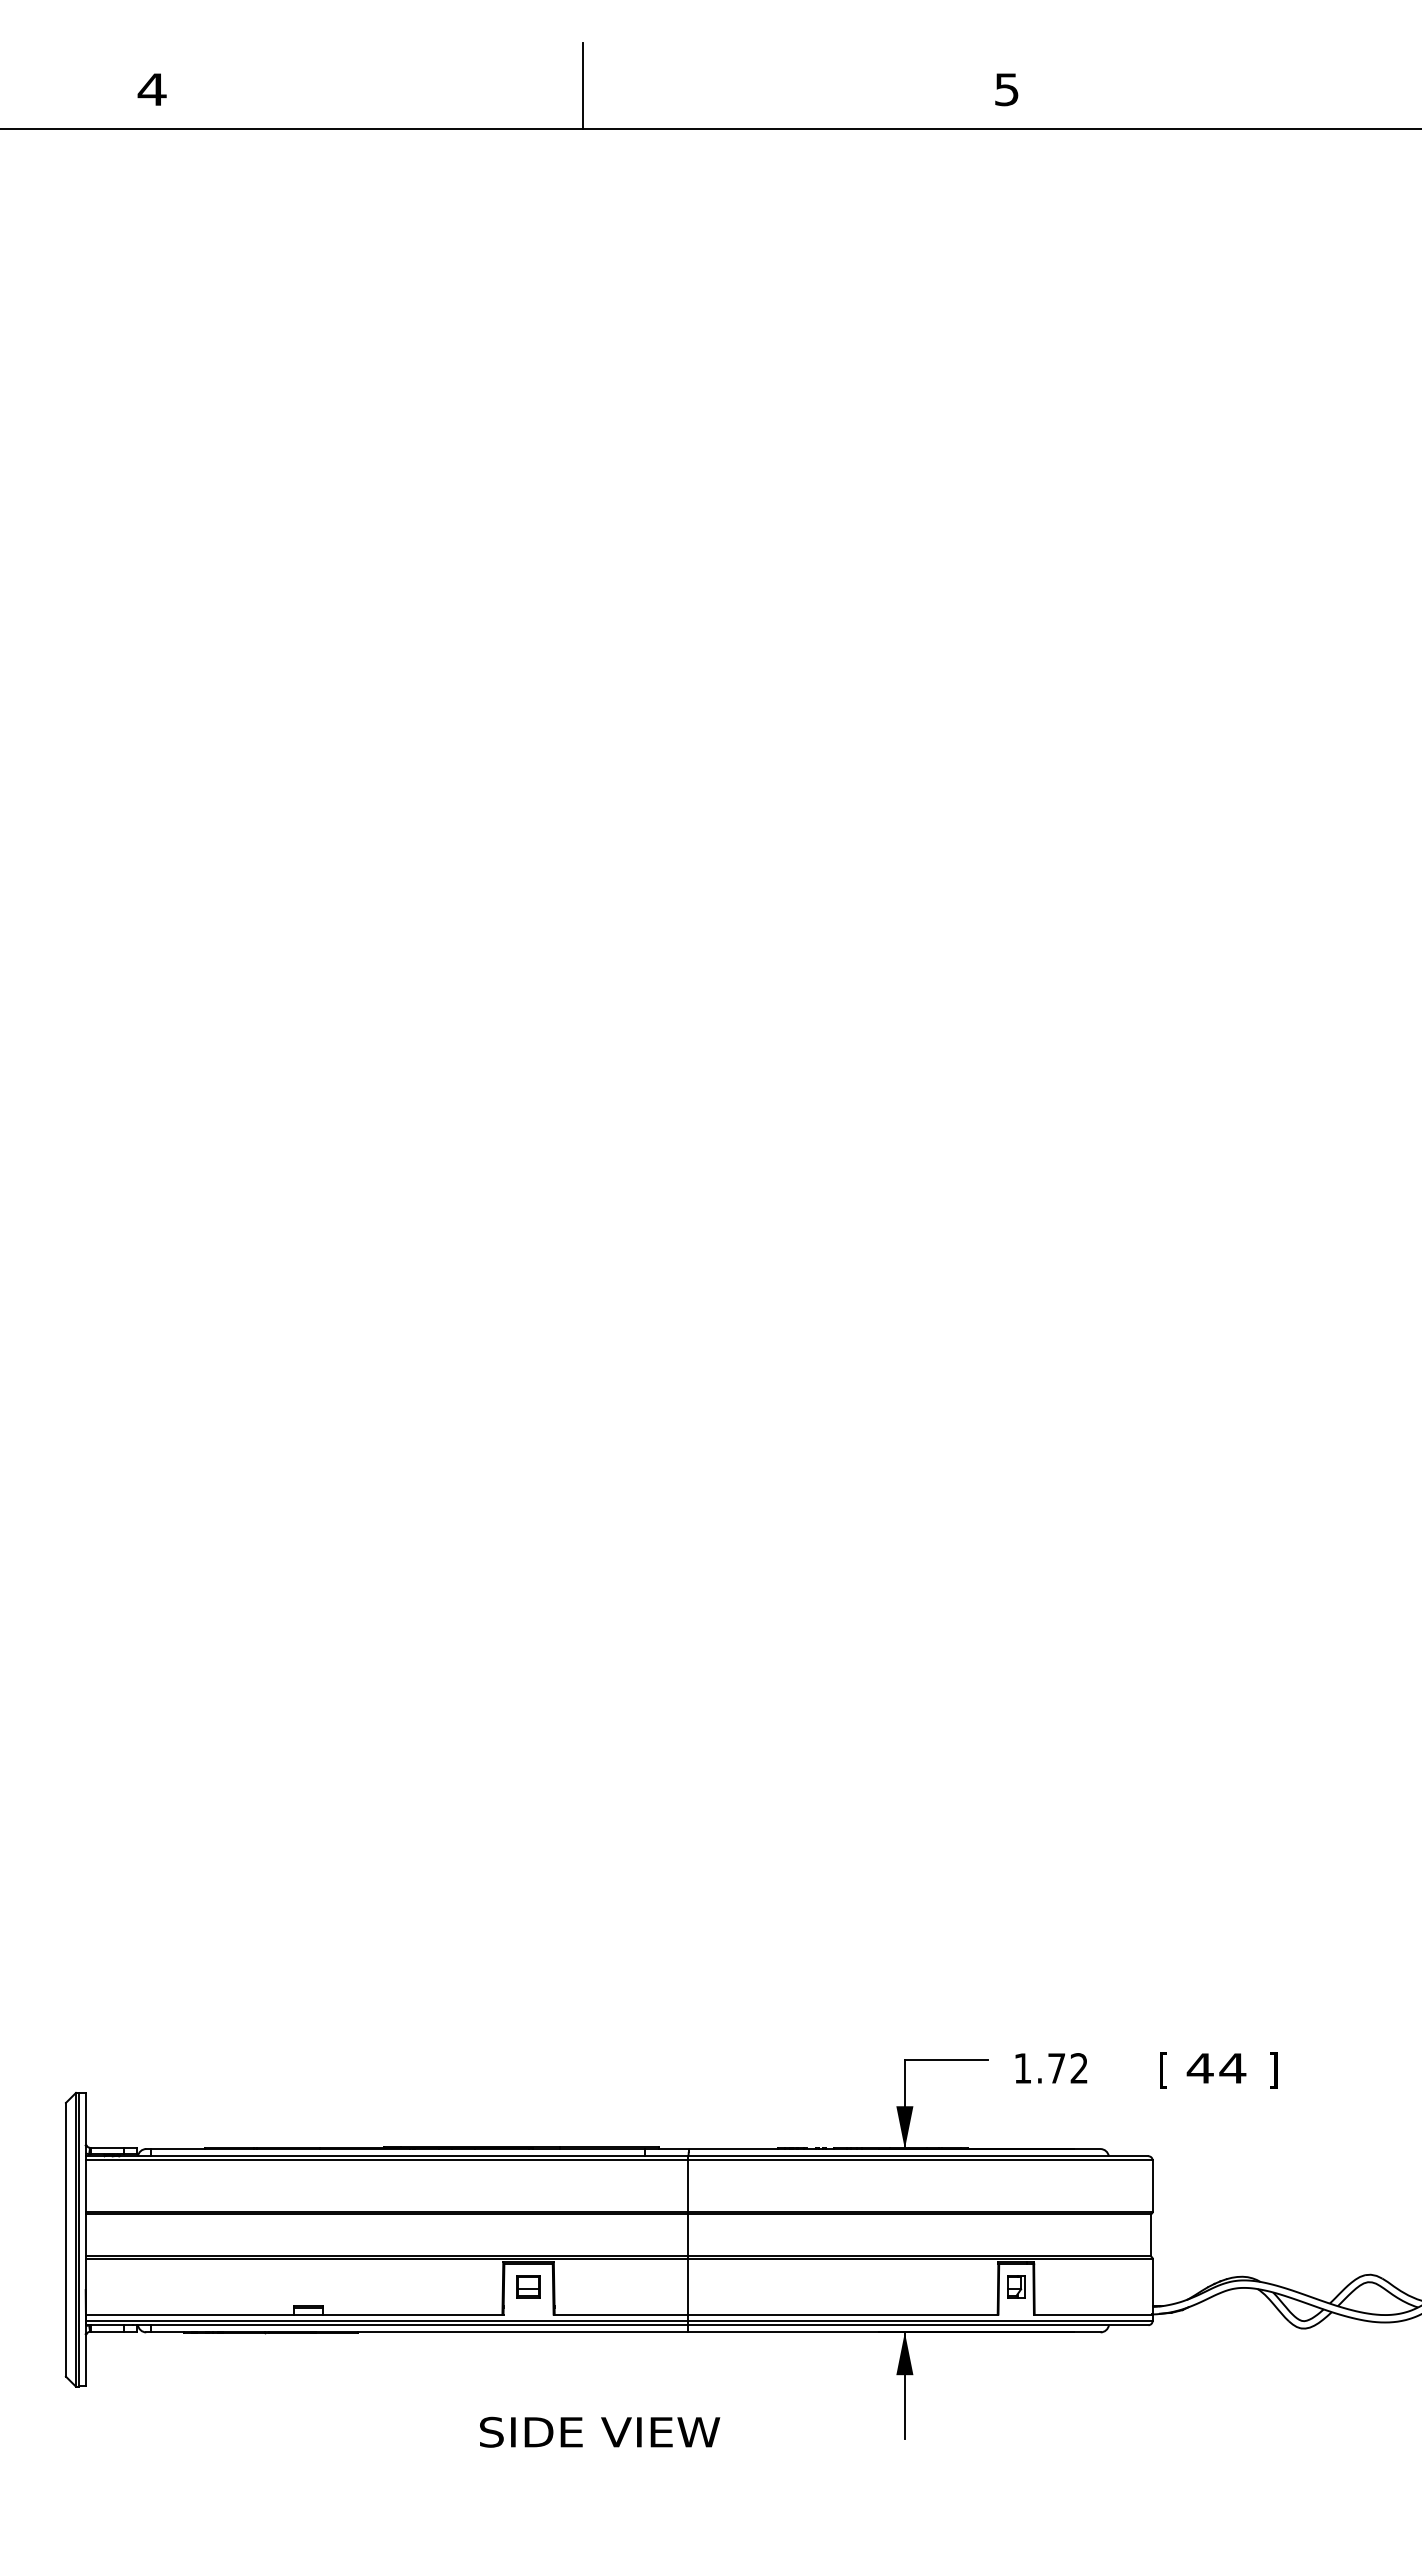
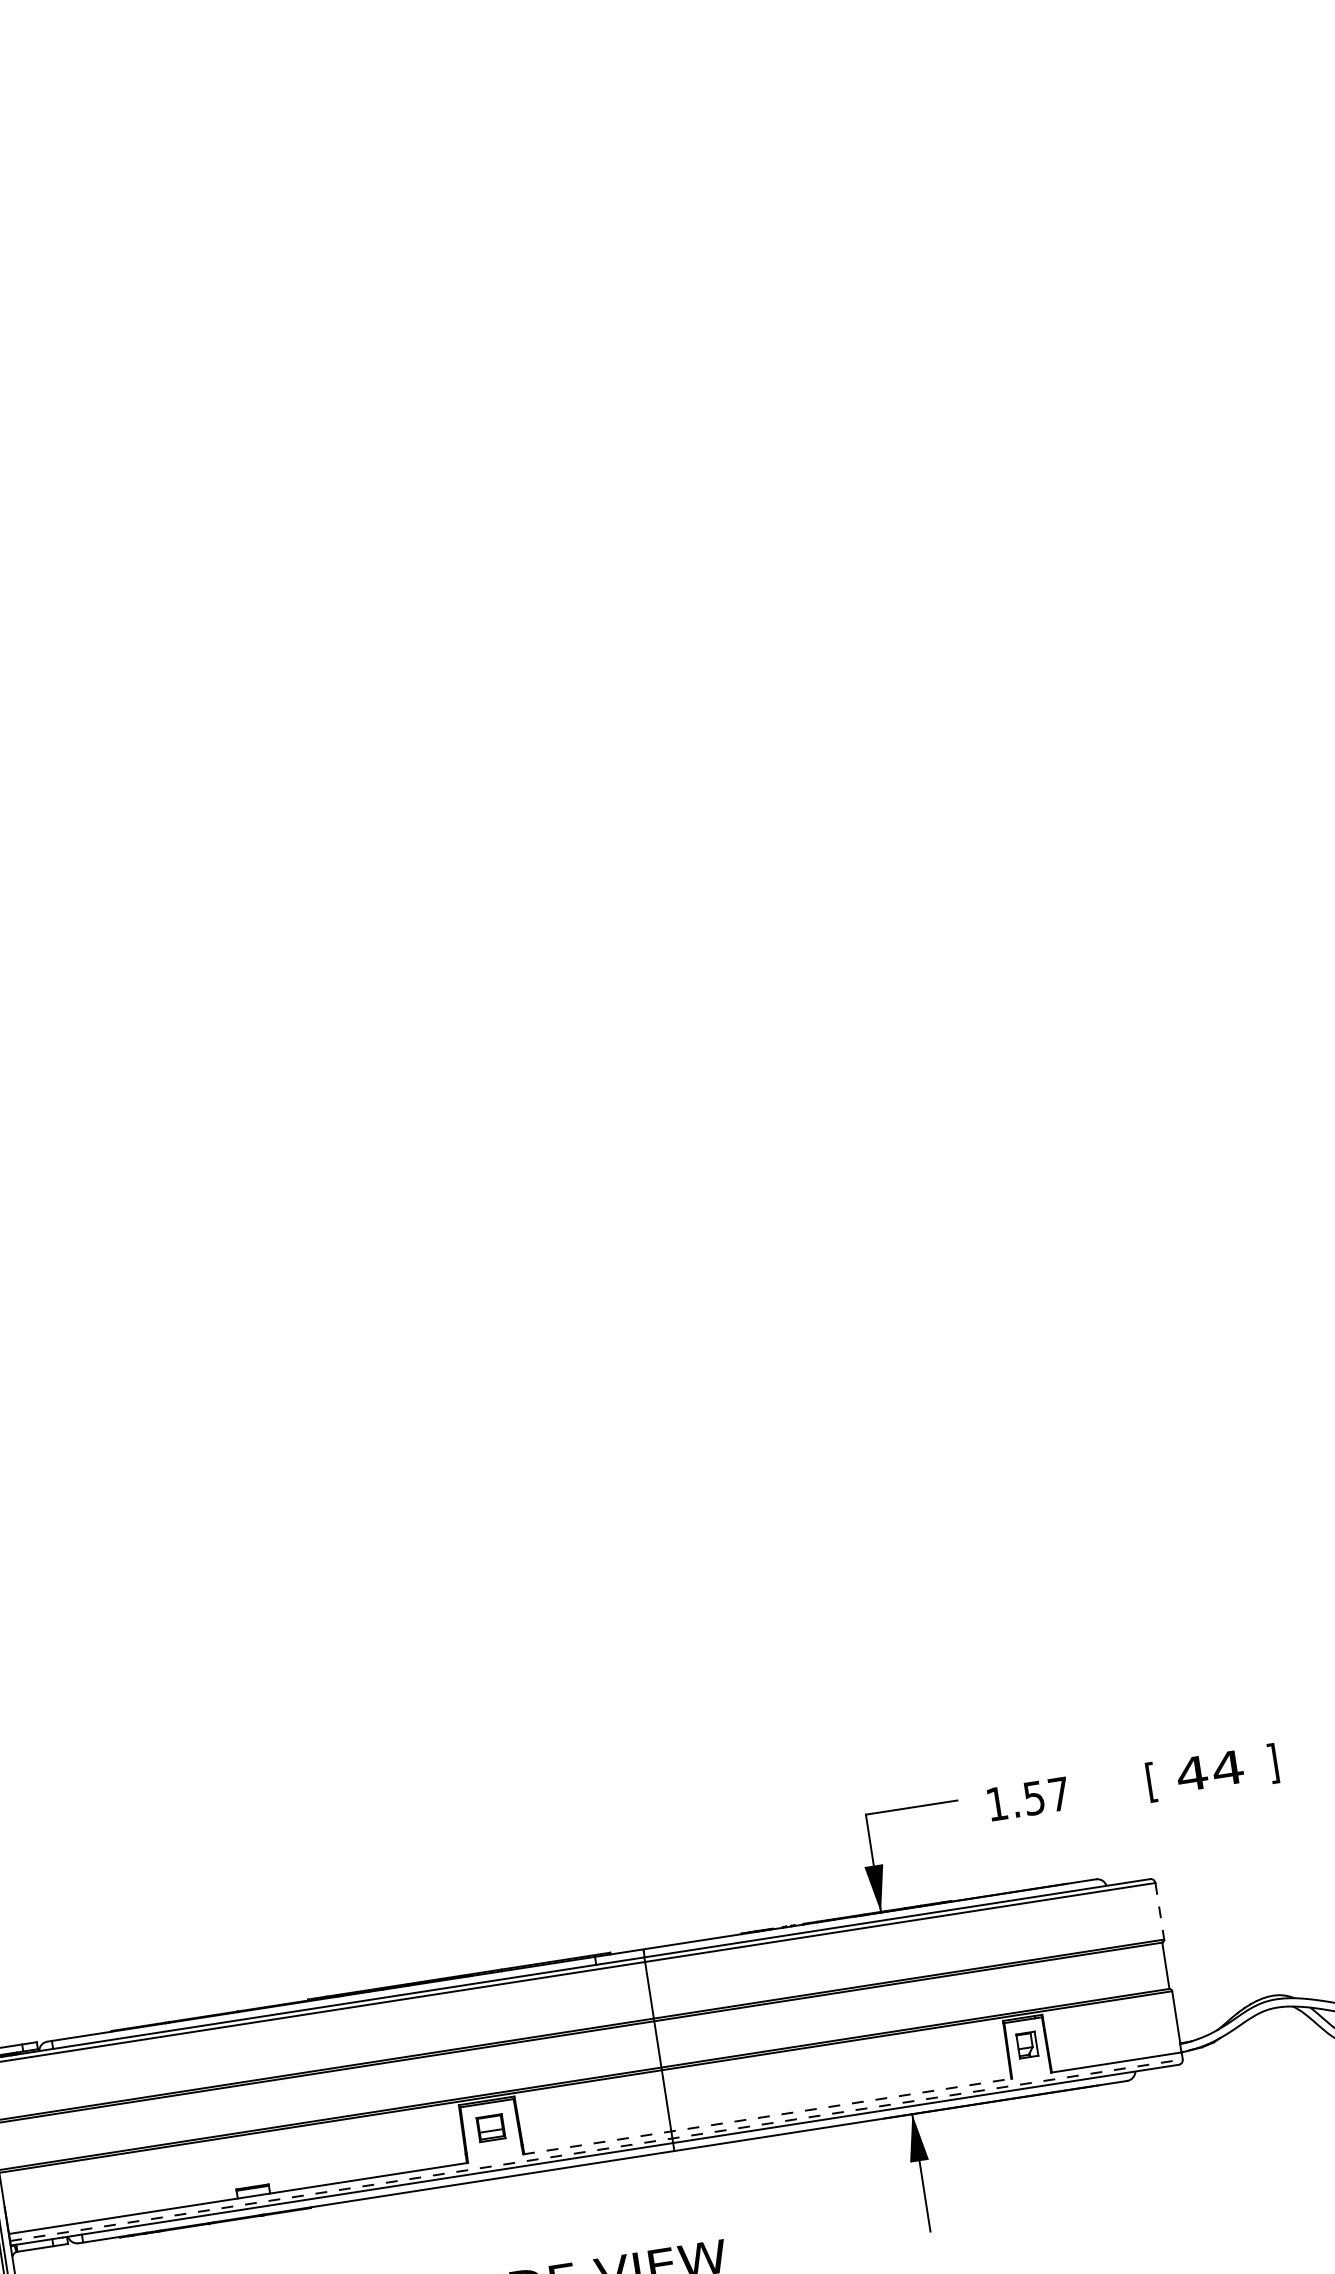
text: (1067, 2068) -> (1046, 1796), 1.72 -> 1.57
line: (1152, 2186) -> (1159, 1911), solid -> dashed
line: (776, 2314) -> (768, 2116), solid -> dashed
line: (619, 2320) -> (596, 2149), solid -> dashed

